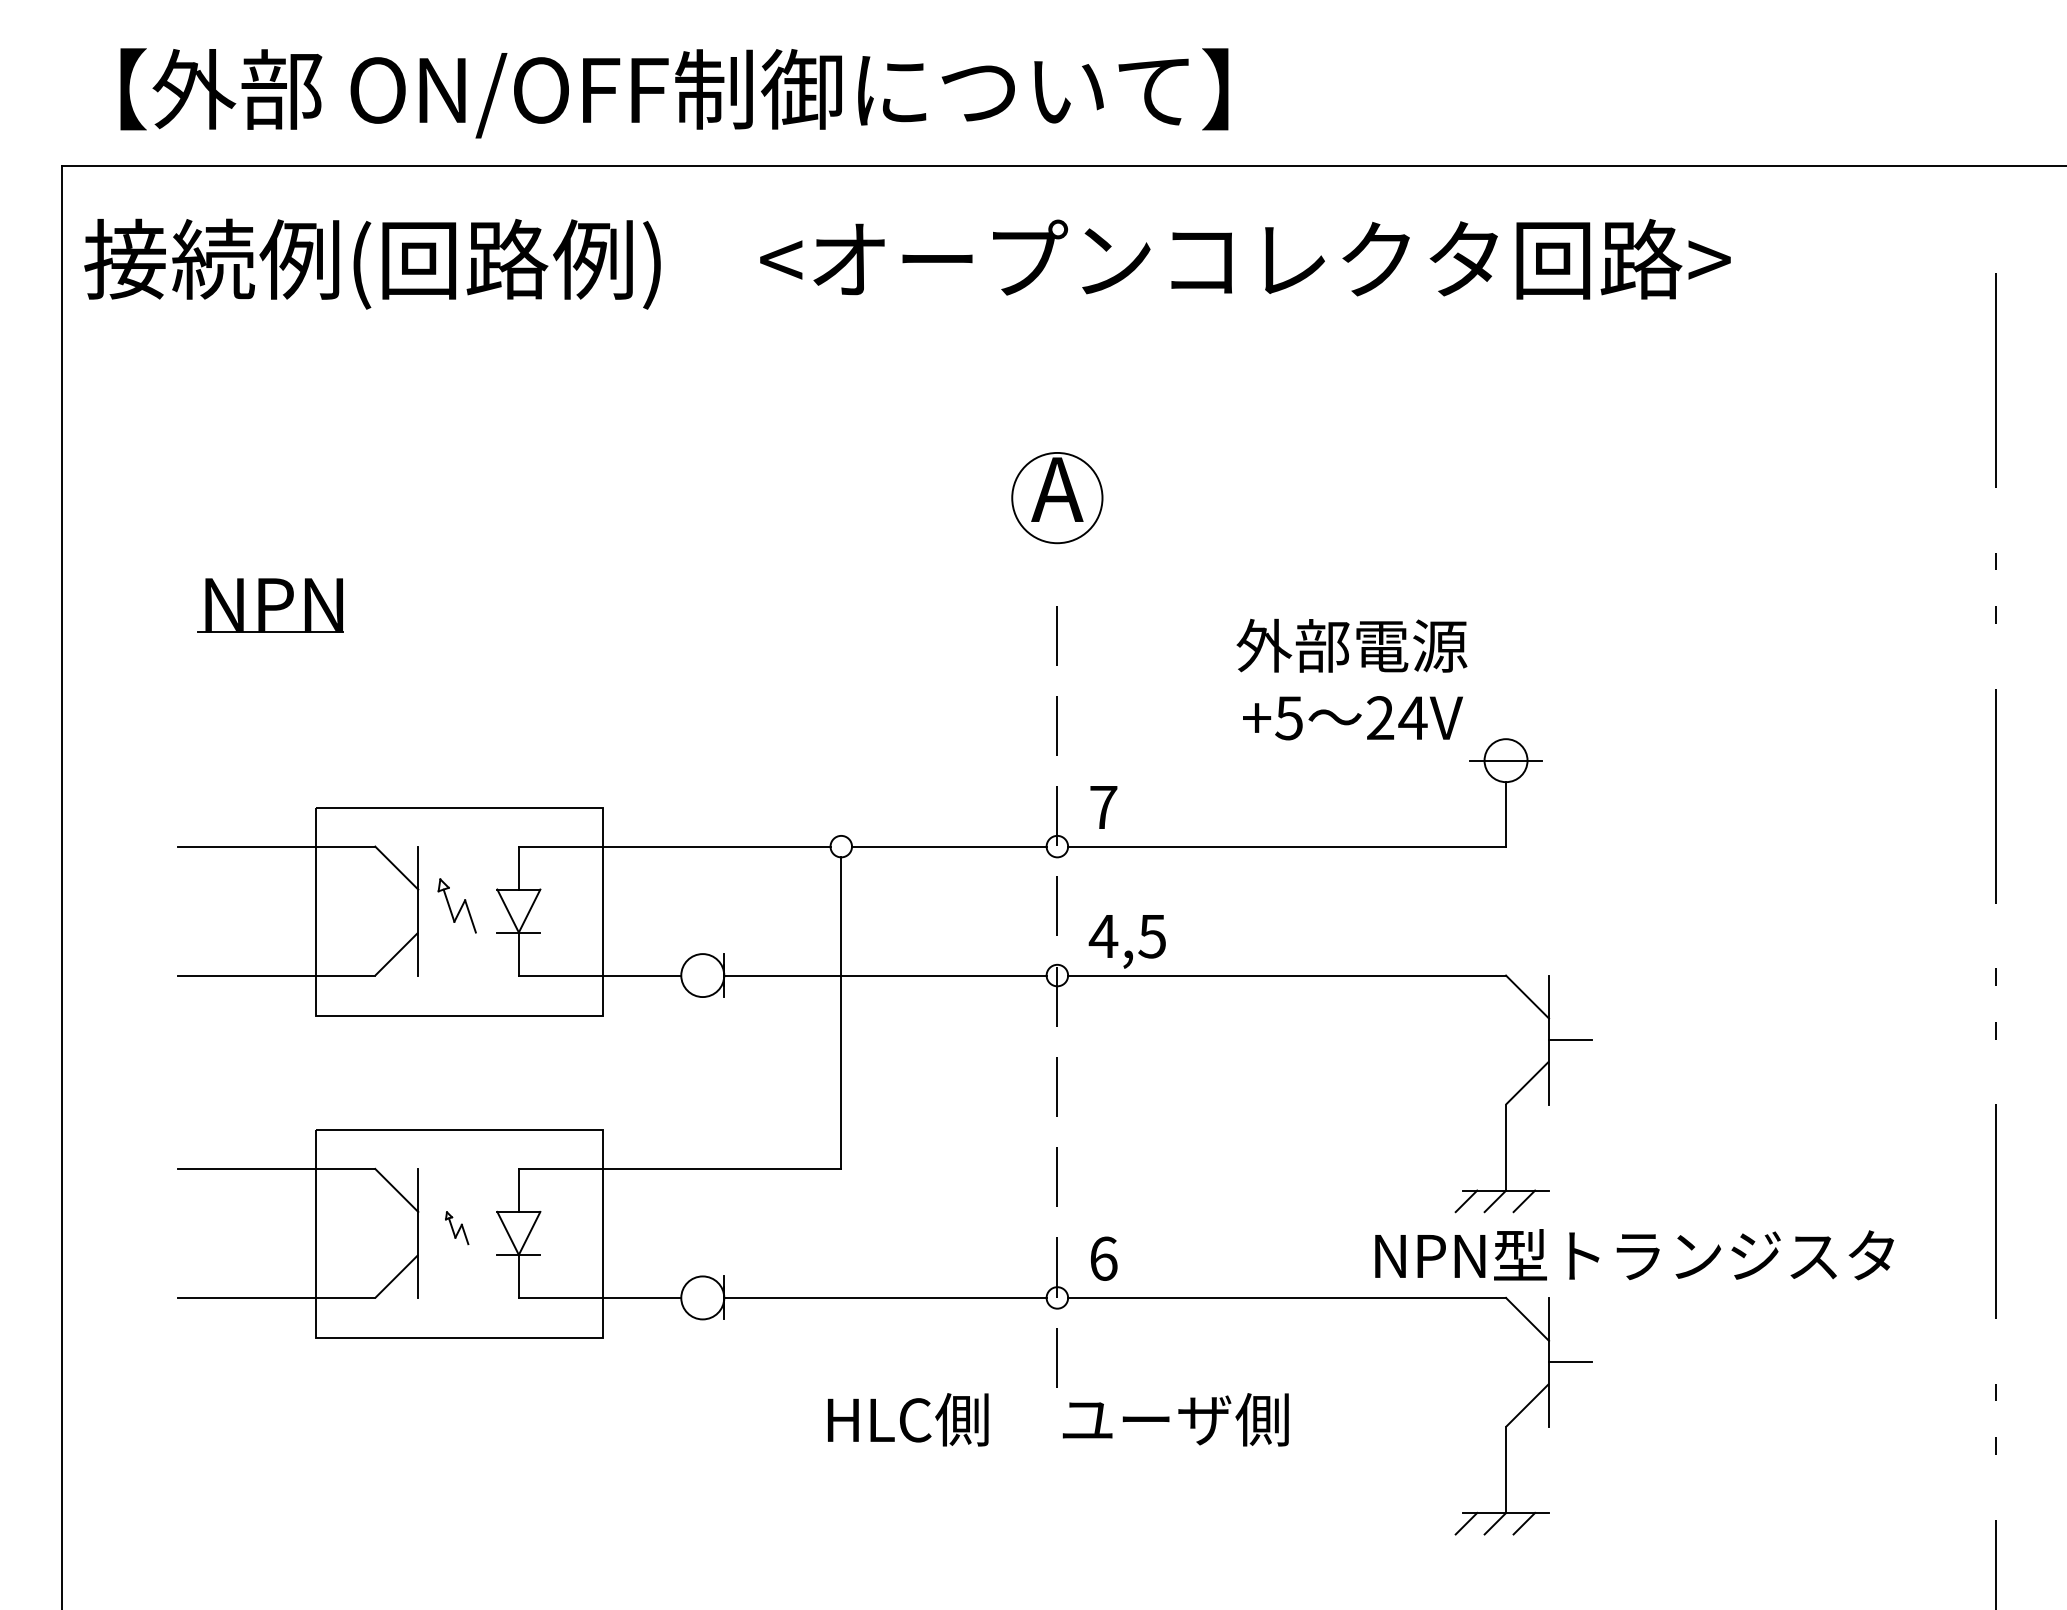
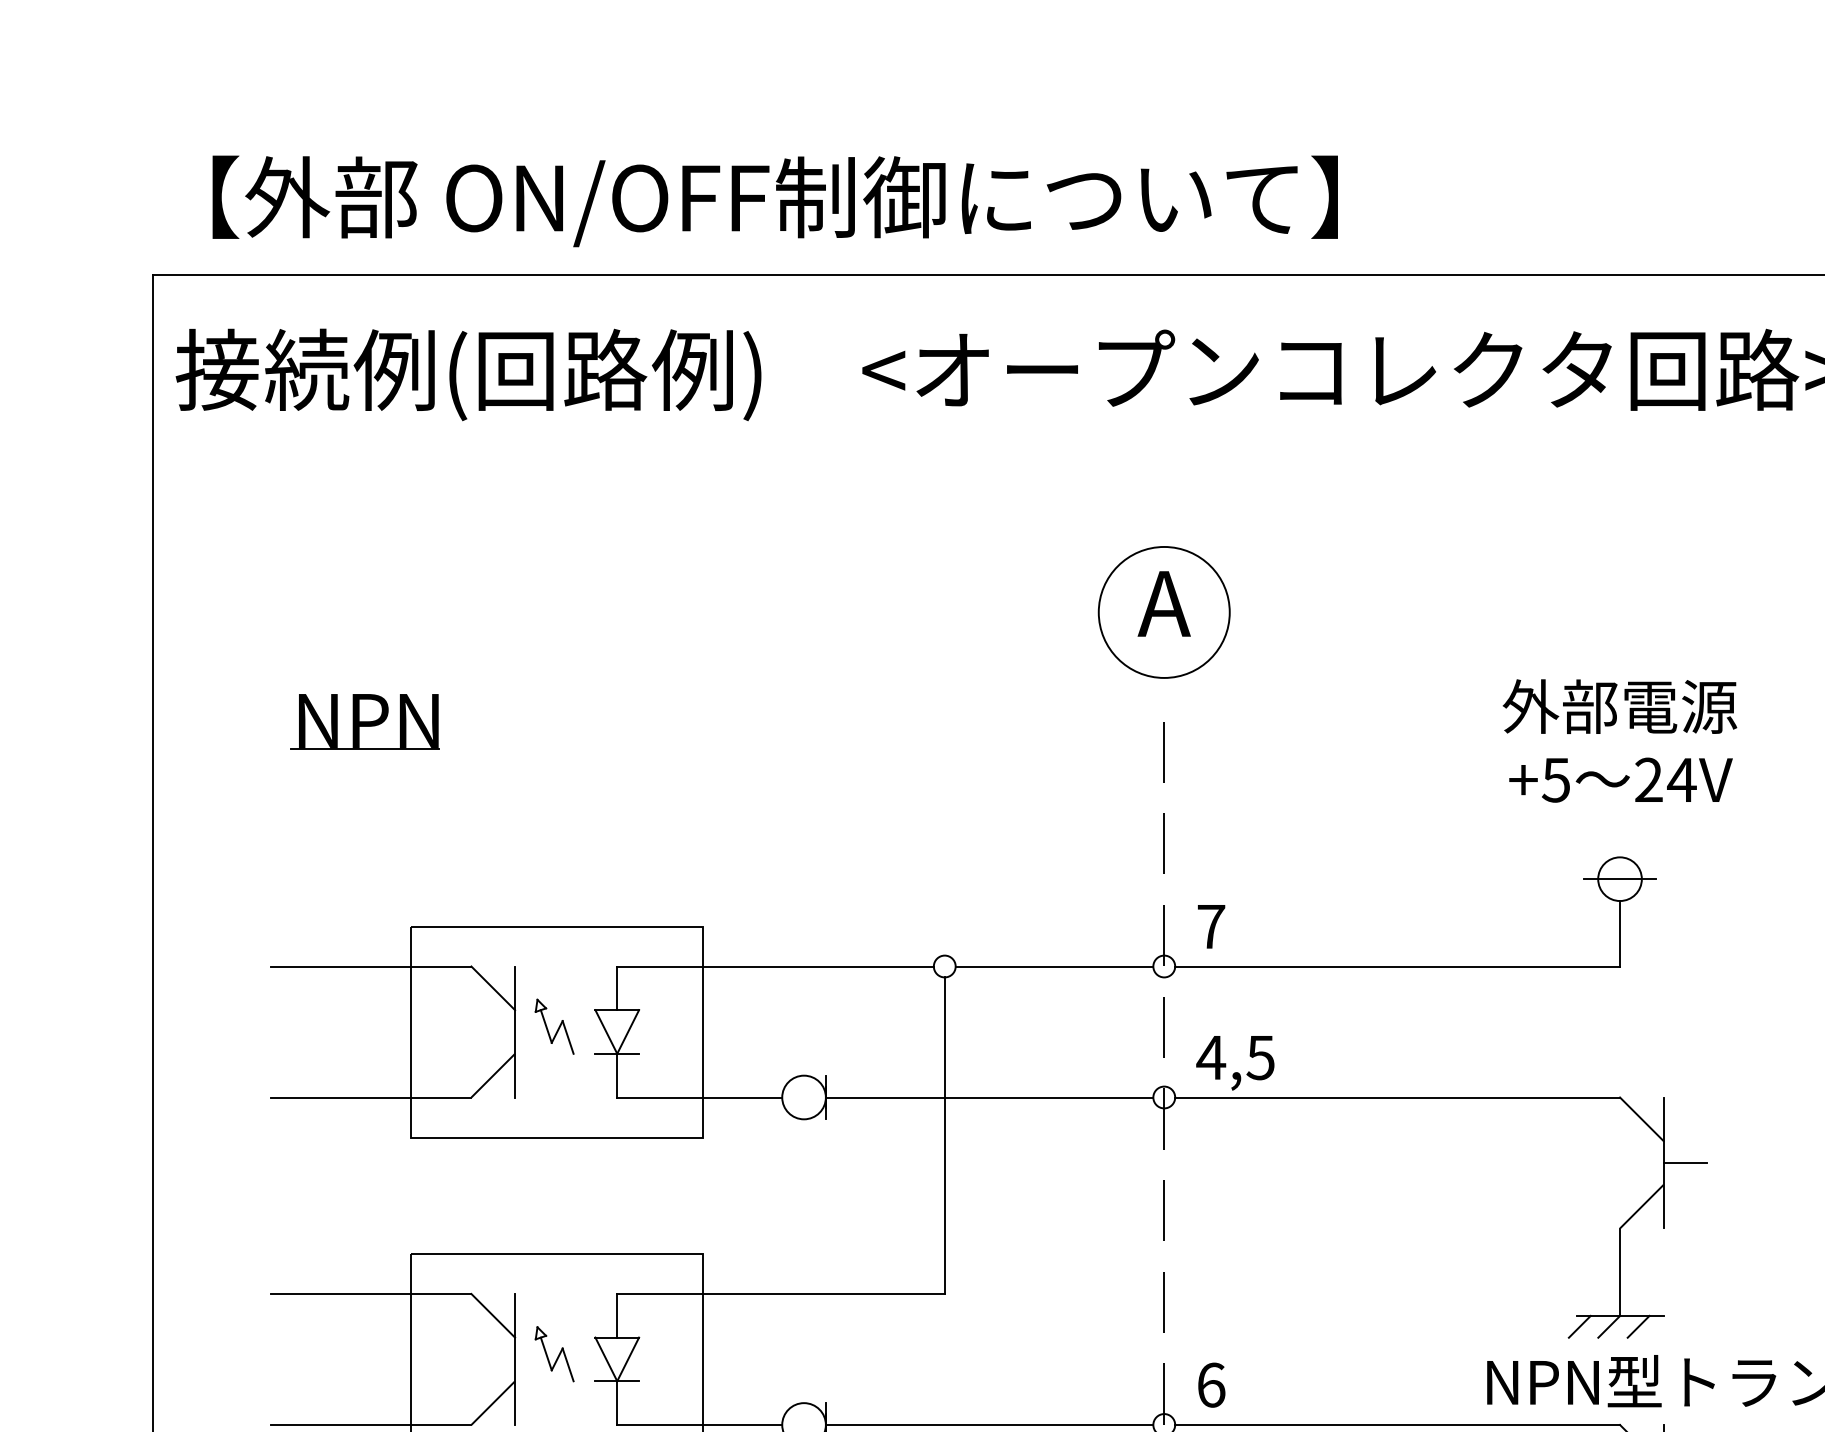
circle: (1056, 497) -> (1163, 611), size x1.43
text: (1351, 679) -> (1619, 740), moved
part: (456, 1227) -> (553, 1353), size x1.67

